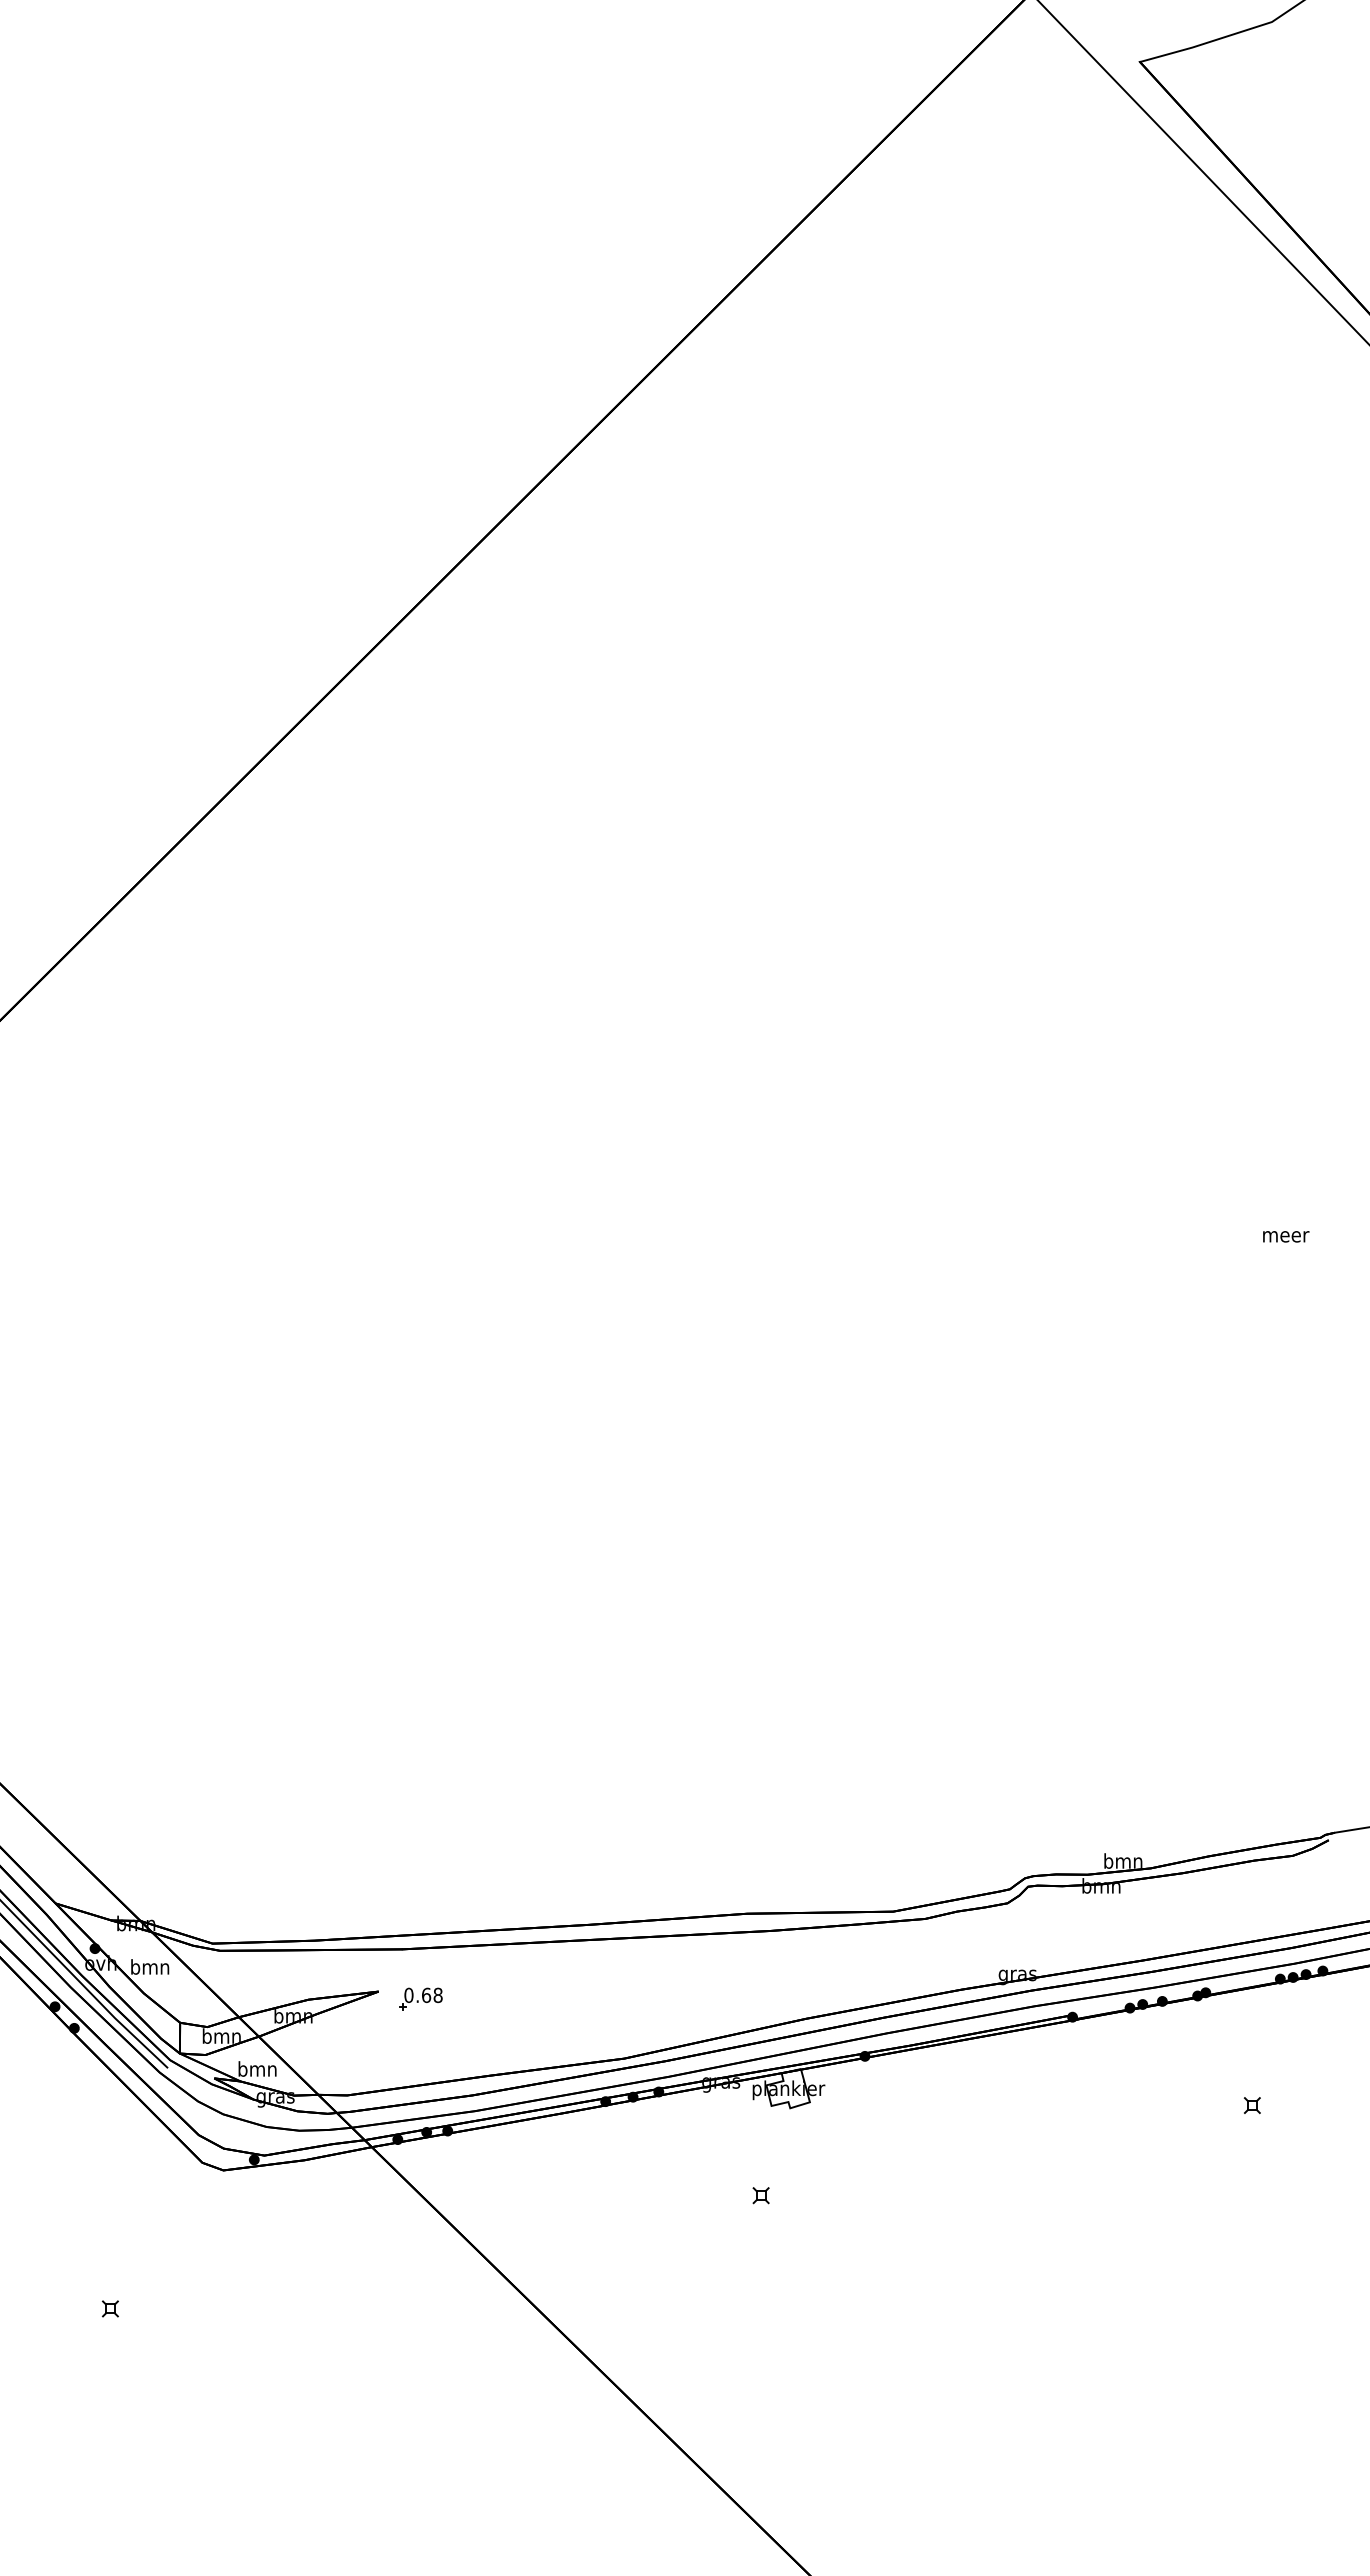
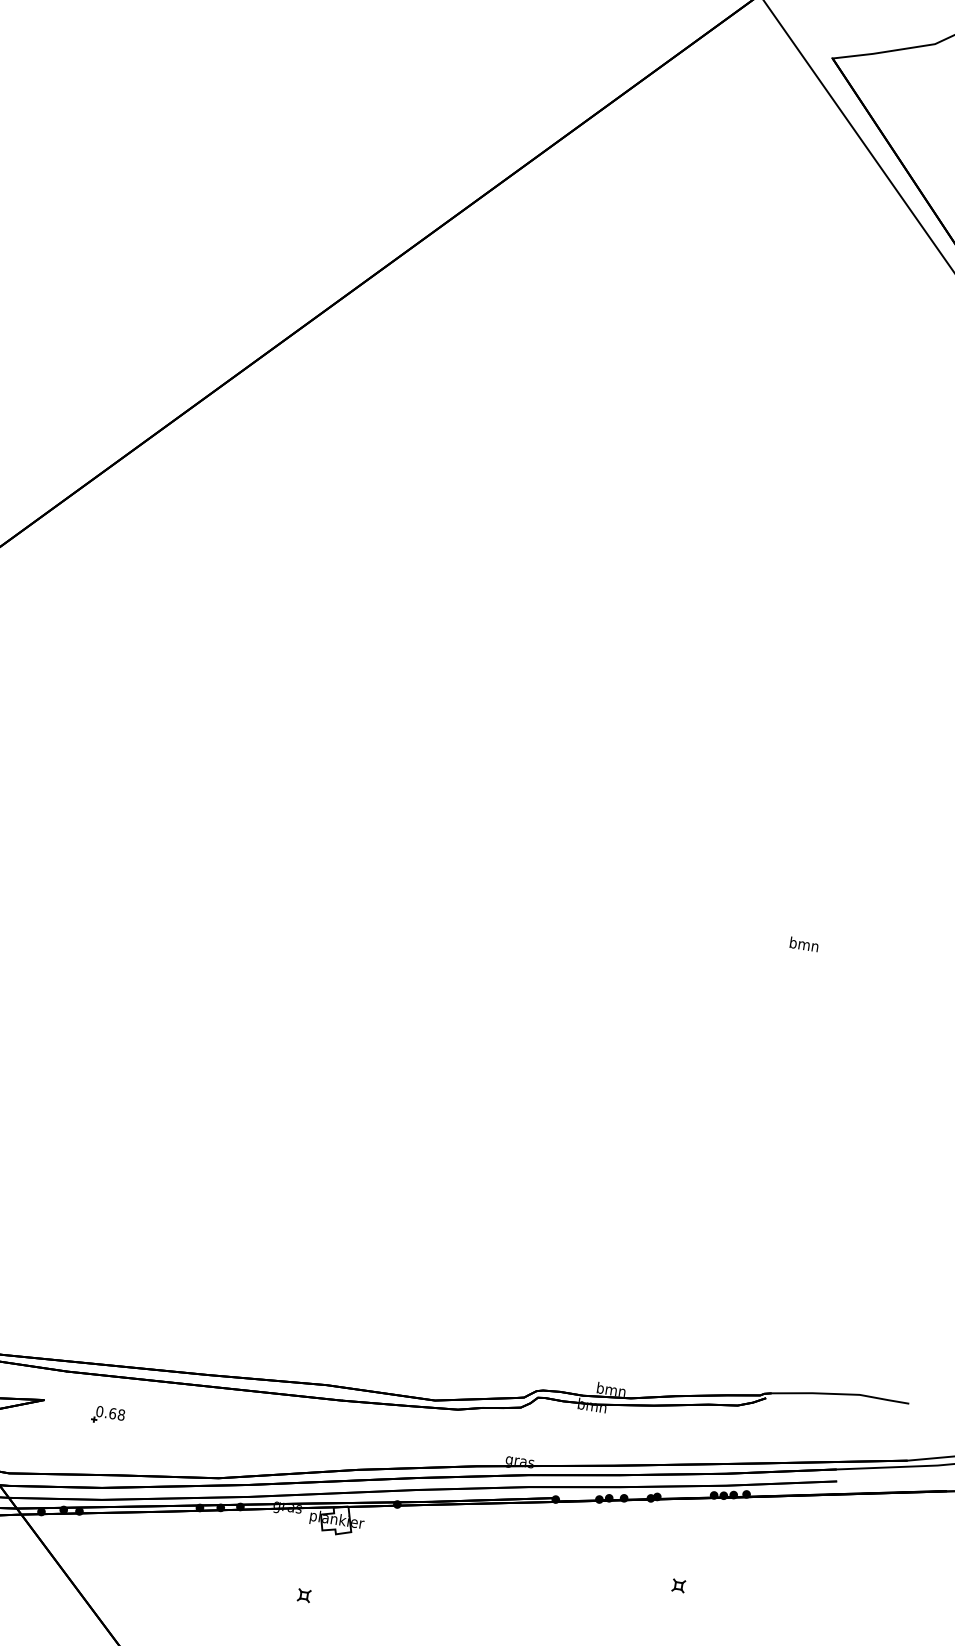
text: (1286, 1234) -> (805, 944), meer -> bmn
part: (420, 1998) -> (108, 1415), moved

